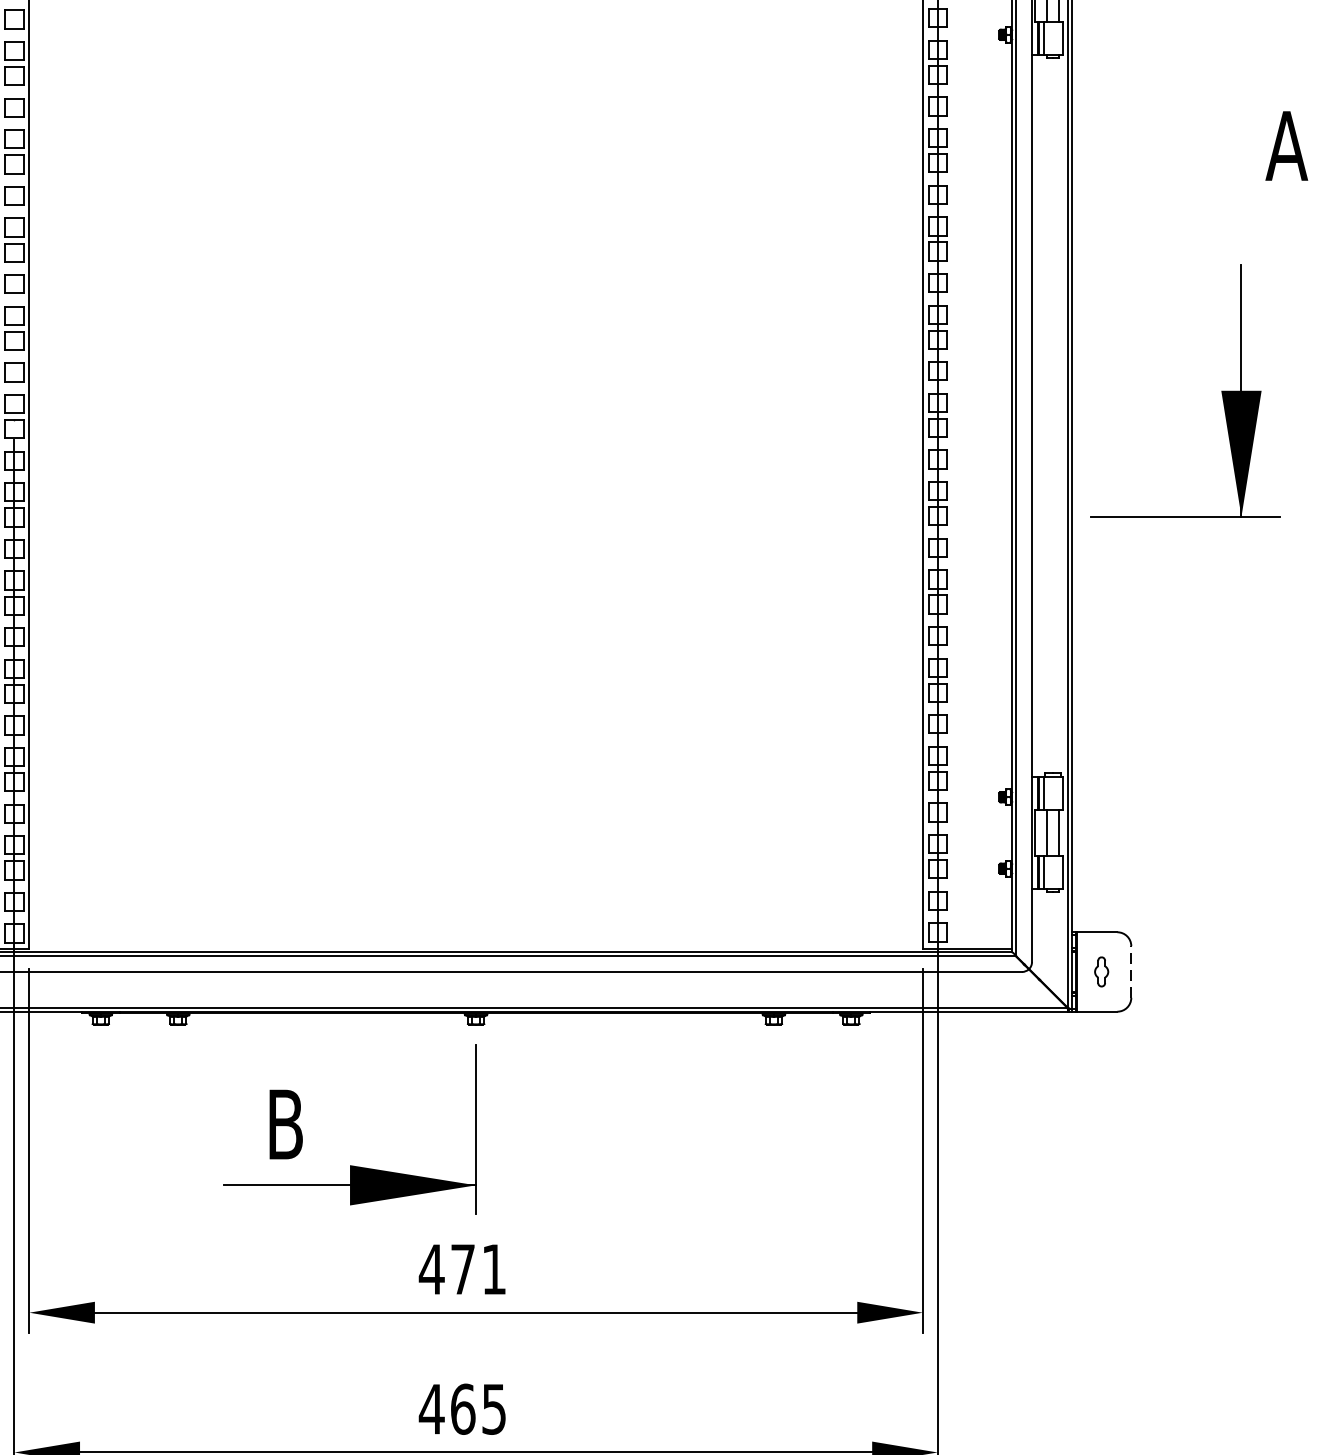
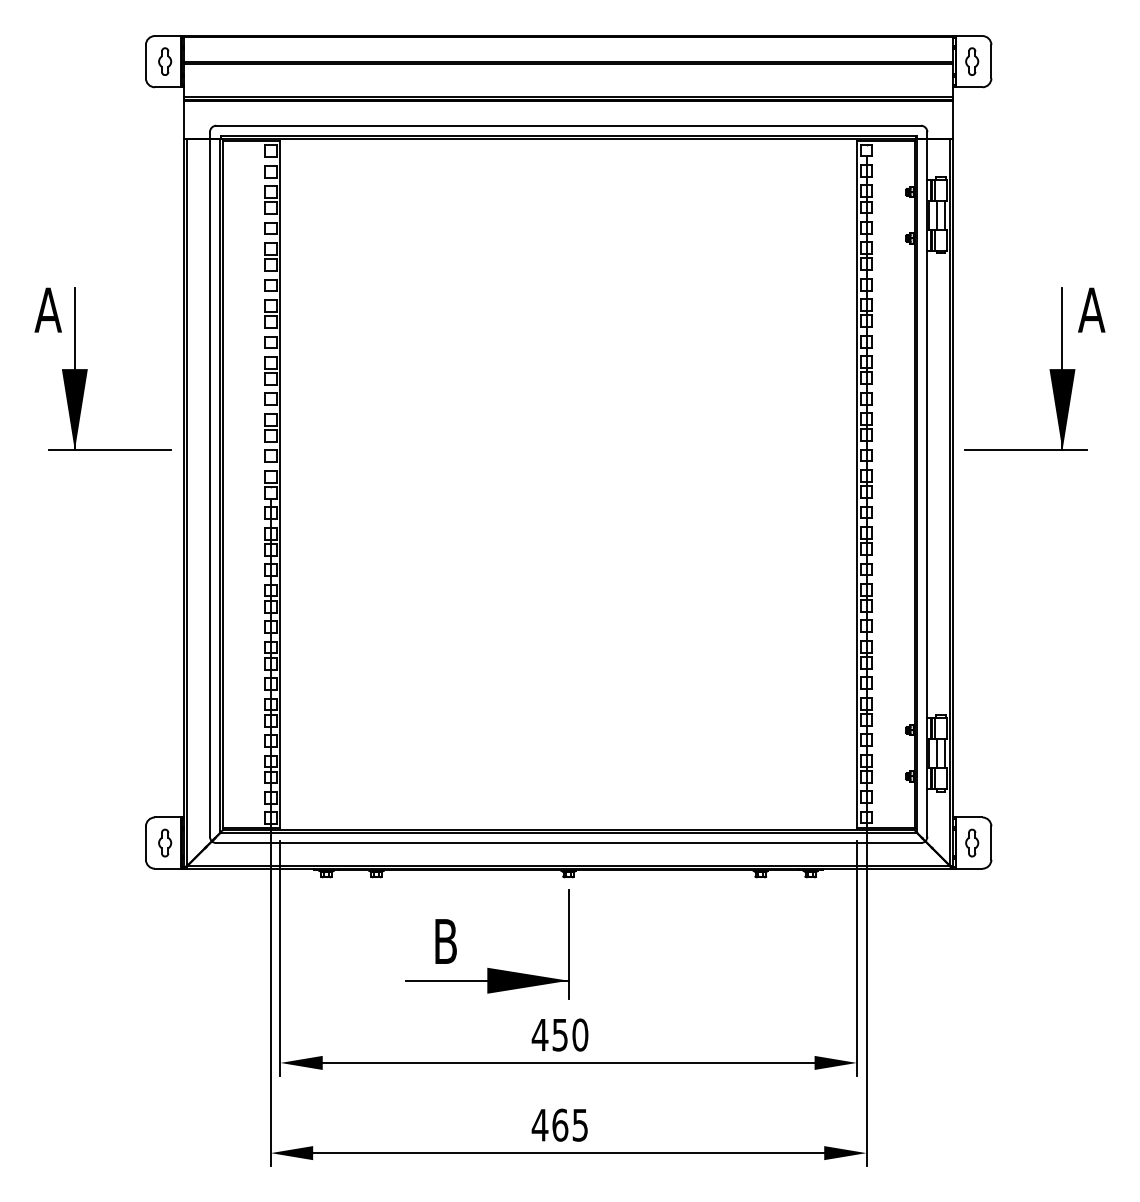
part: (1221, 391) -> (1049, 369), moved
part: (1101, 971) -> (972, 842), size x1.43
line: (1131, 972) -> (991, 843), dashed -> solid
text: (478, 1268) -> (570, 1034), 471 -> 450

